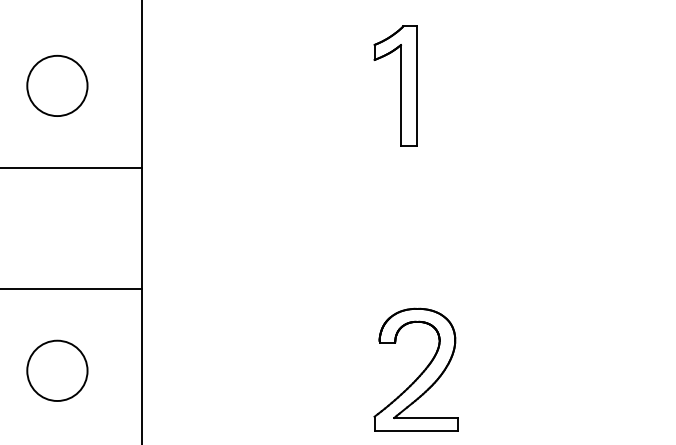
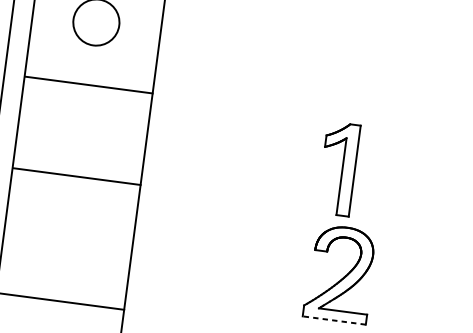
part: (395, 85) -> (338, 168), moved
circle: (57, 370) -> (68, 238), removed
line: (416, 431) -> (334, 320), solid -> dashed

